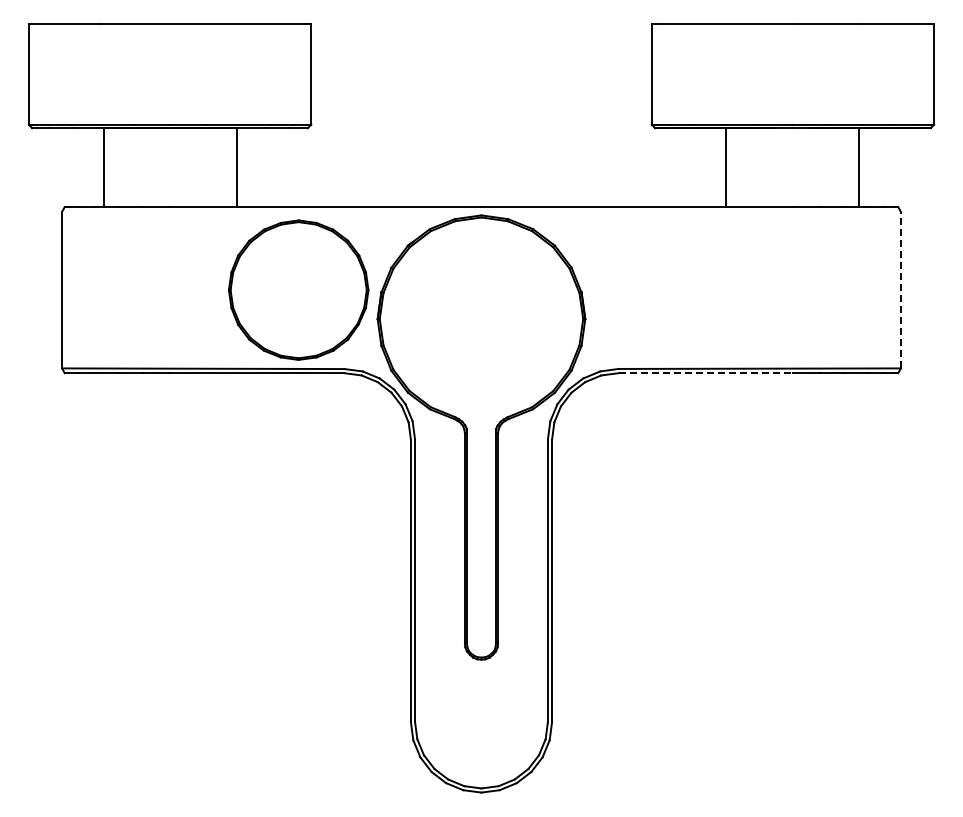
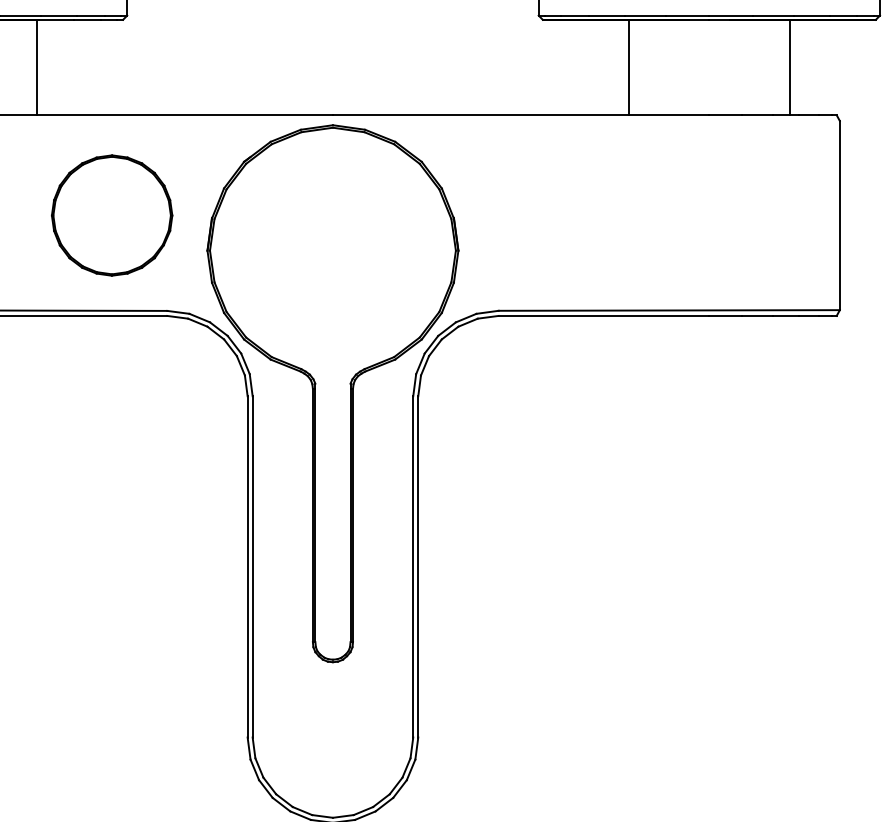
part: (298, 289) -> (111, 214), size x0.71
line: (900, 289) -> (839, 214), dashed -> solid
line: (706, 373) -> (604, 316), dashed -> solid

